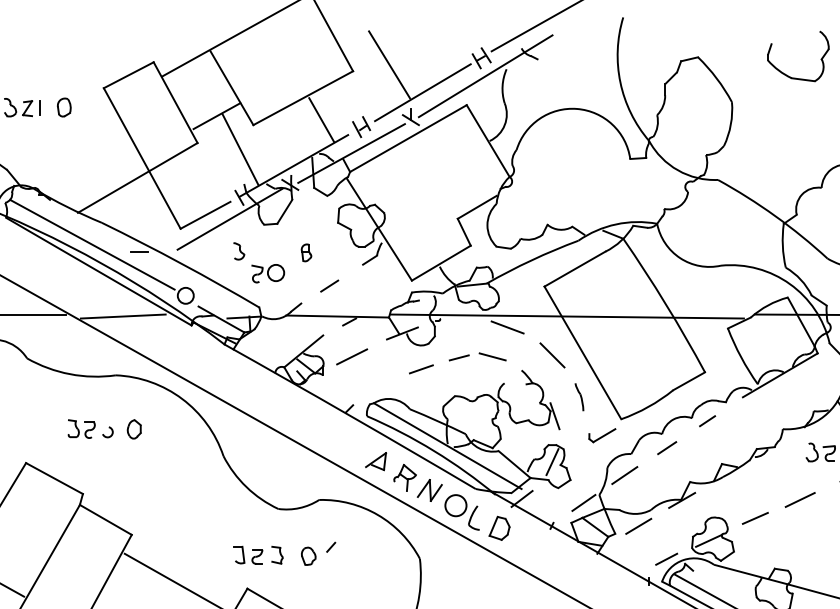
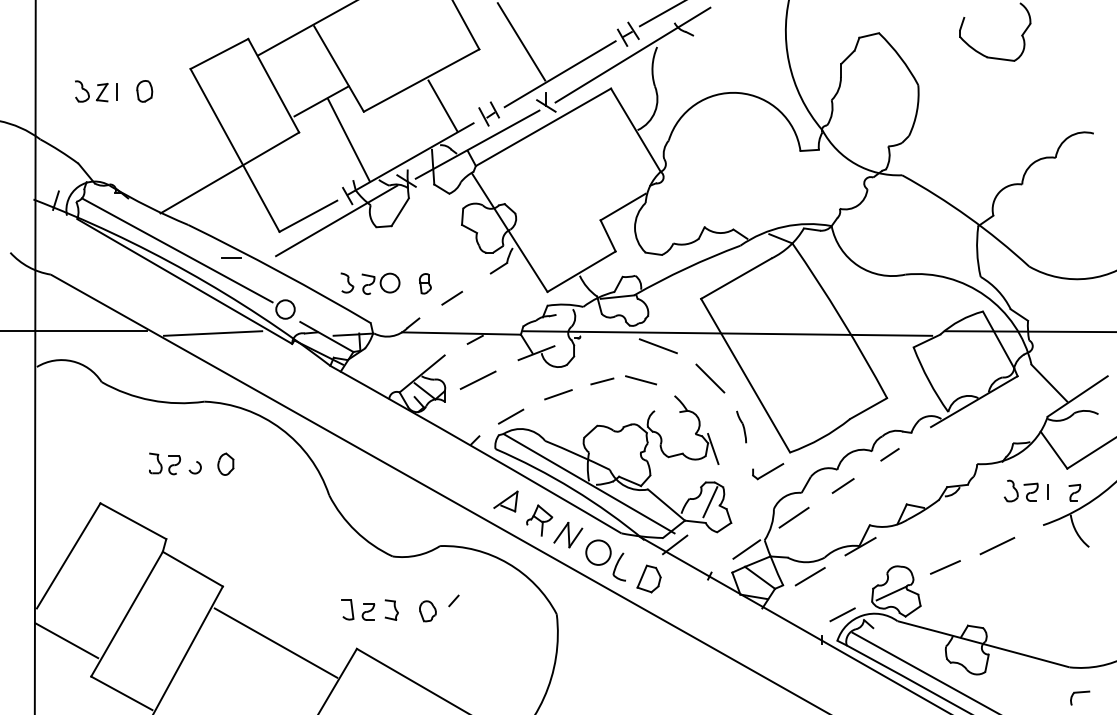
part: (239, 250) -> (347, 282), moved
part: (306, 252) -> (425, 283), moved
line: (379, 388) -> (510, 416), added

